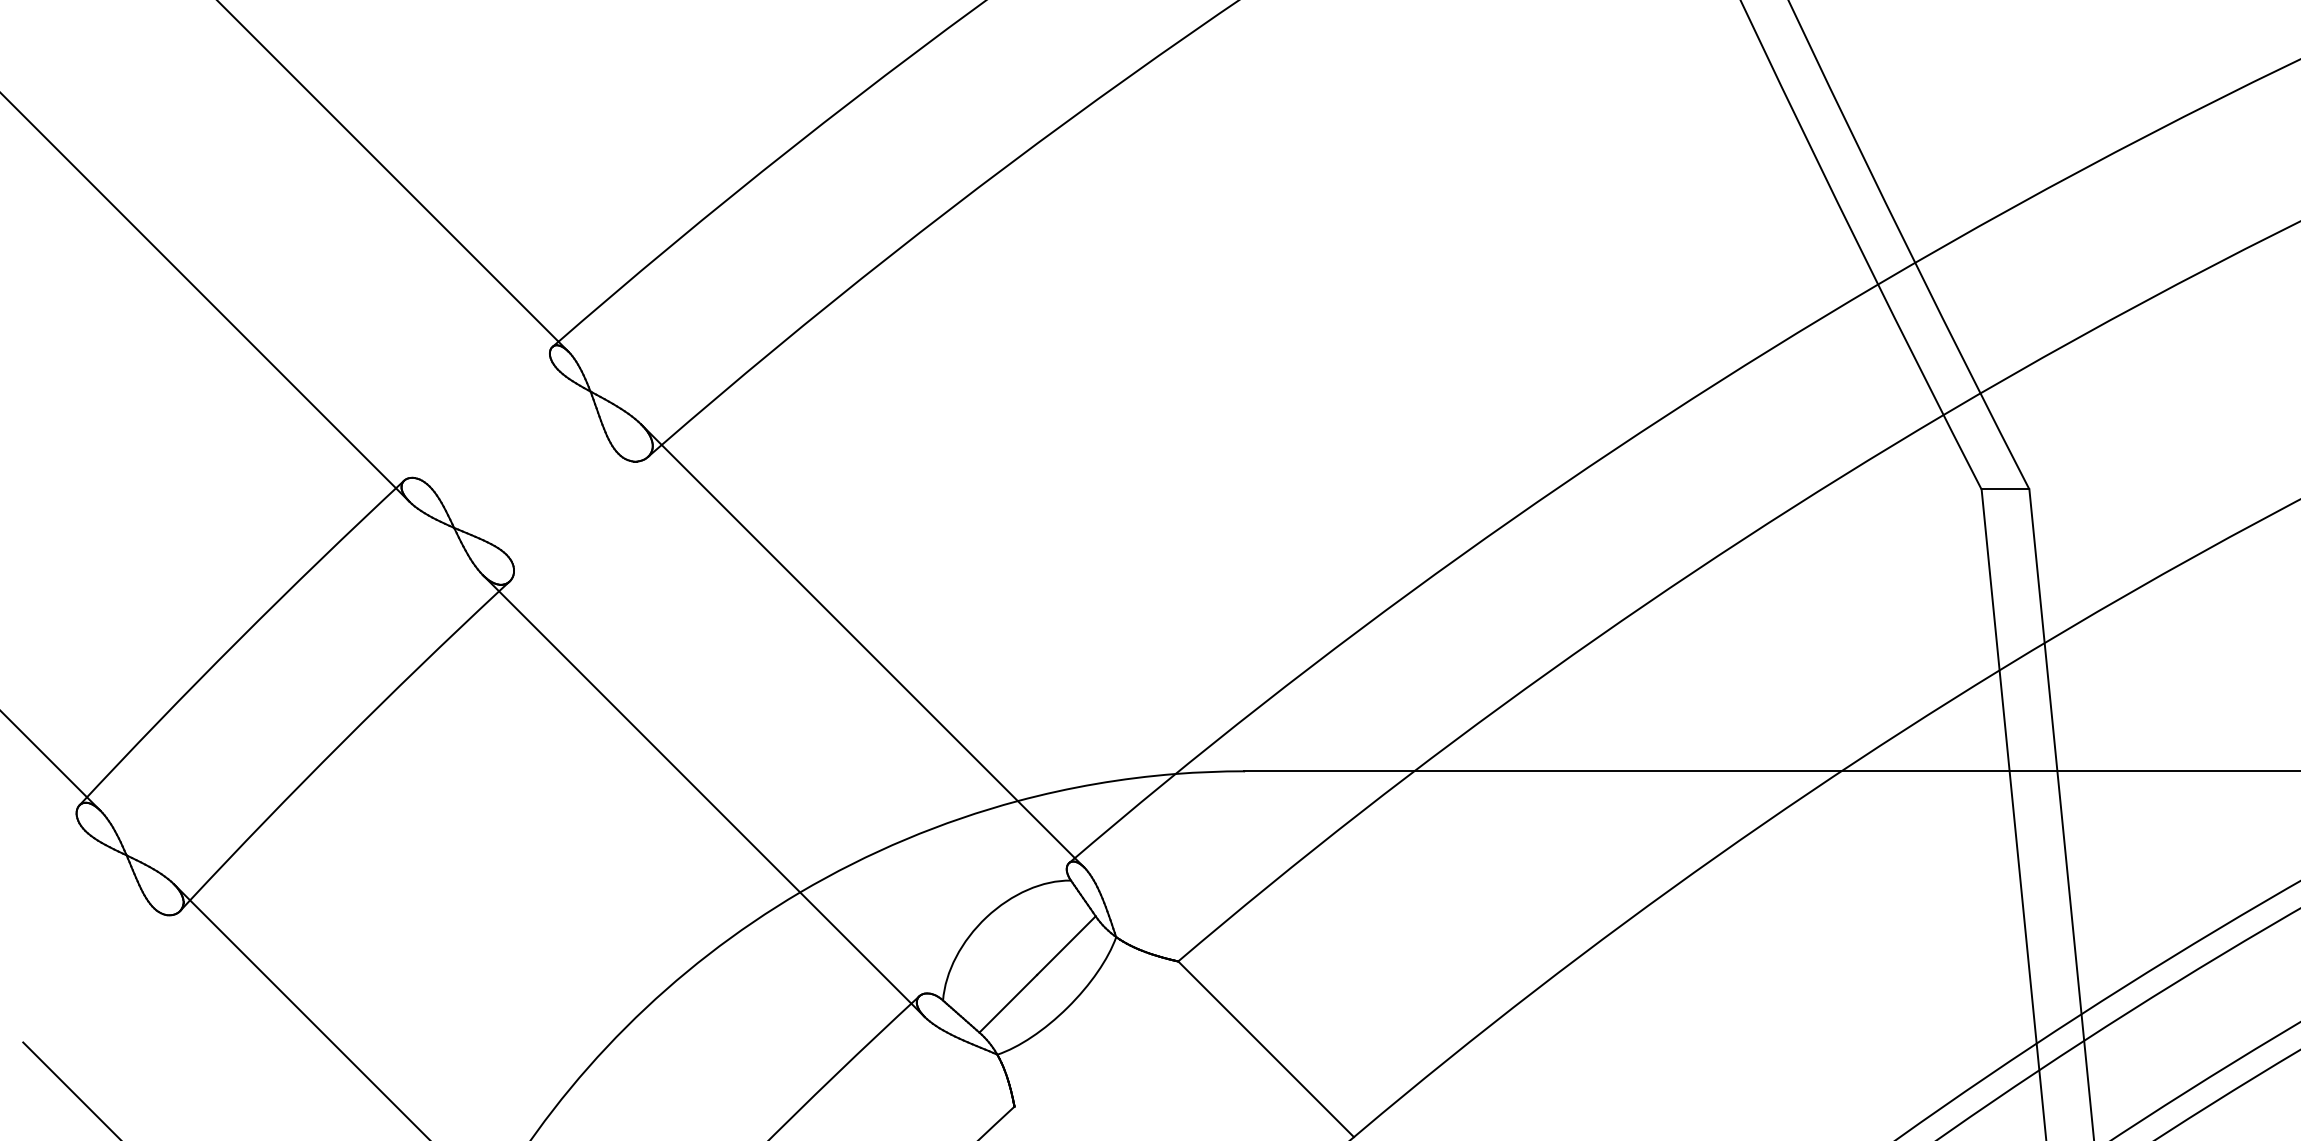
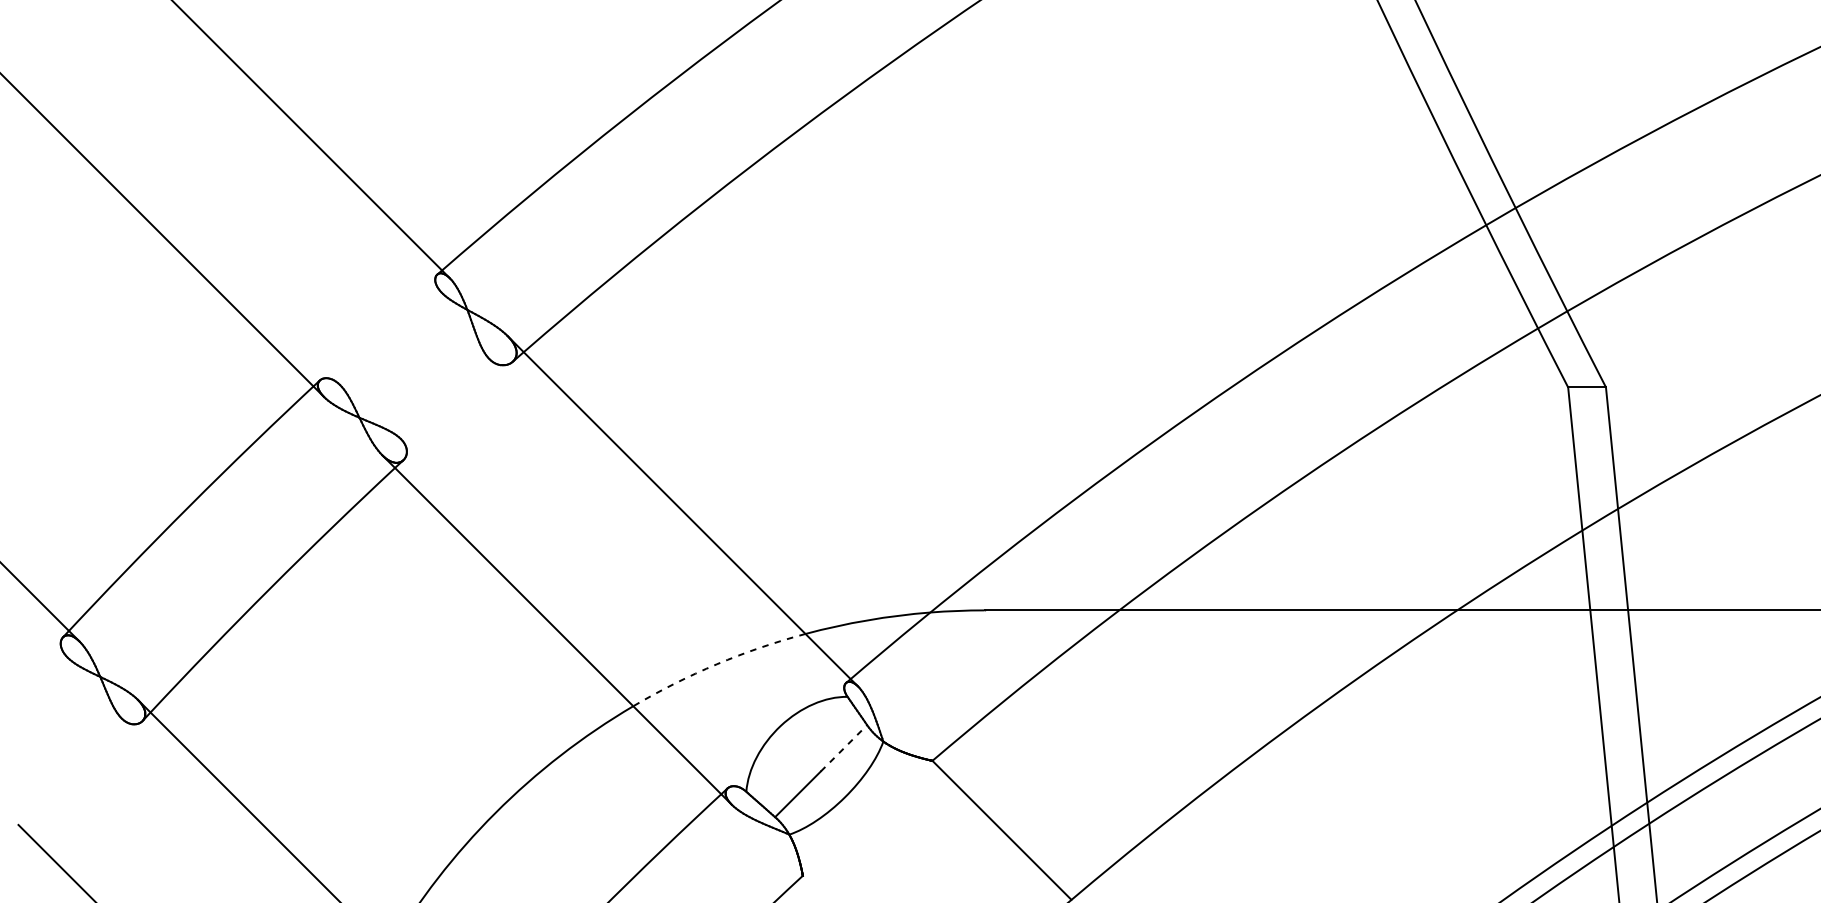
arc: (905, 839) -> (716, 664), solid -> dashed
line: (1066, 945) -> (844, 748), solid -> dashed

